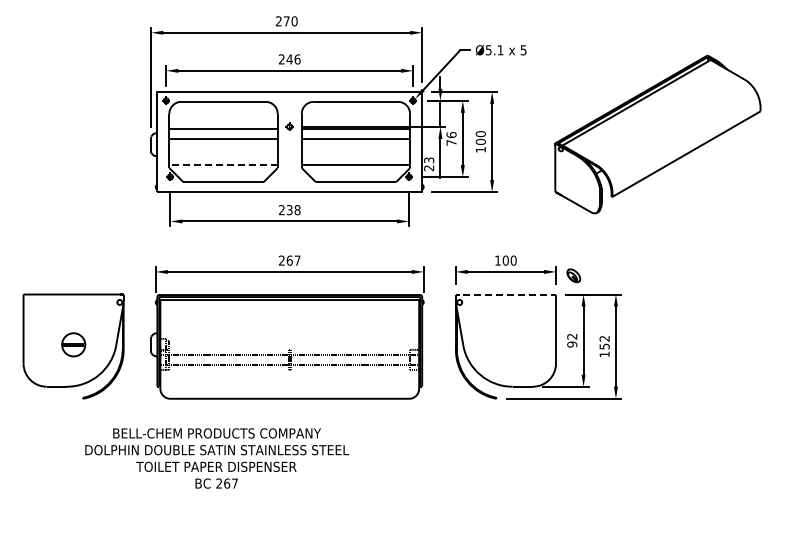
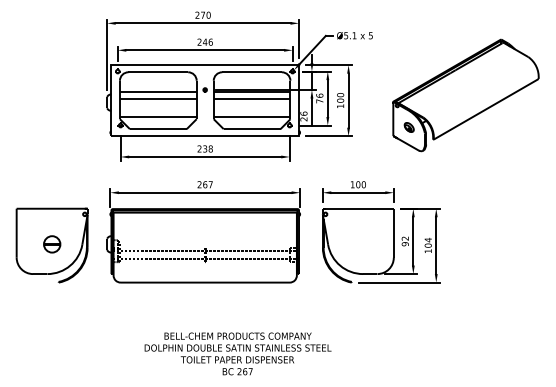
text: (429, 160) -> (304, 113), 23 -> 26
line: (223, 164) -> (158, 116), dashed -> solid
part: (573, 275) -> (409, 127), moved
line: (503, 294) -> (356, 208), dashed -> solid
text: (604, 342) -> (428, 242), 152 -> 104
text: (216, 458) -> (237, 353), moved

